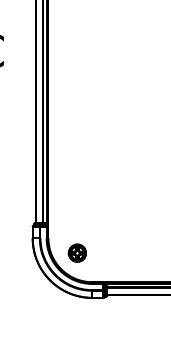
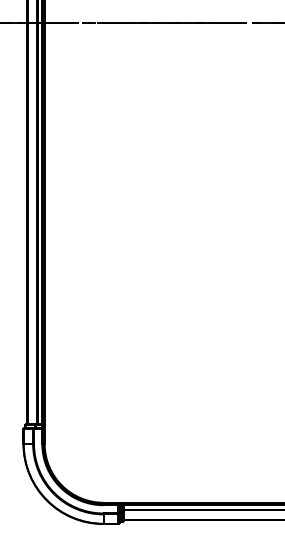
part: (77, 252) -> (83, 463), removed

